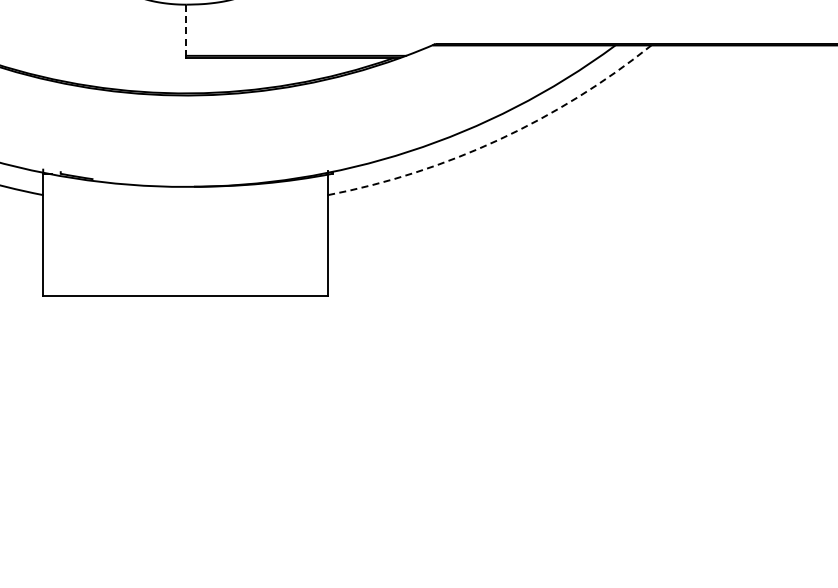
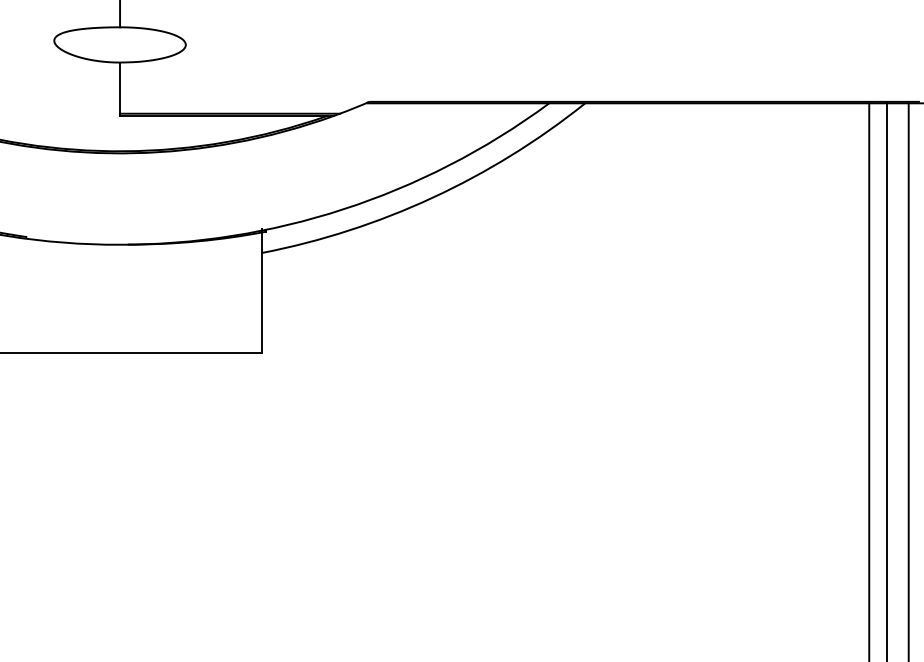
line: (186, 30) -> (120, 88), dashed -> solid
arc: (498, 139) -> (432, 197), dashed -> solid

